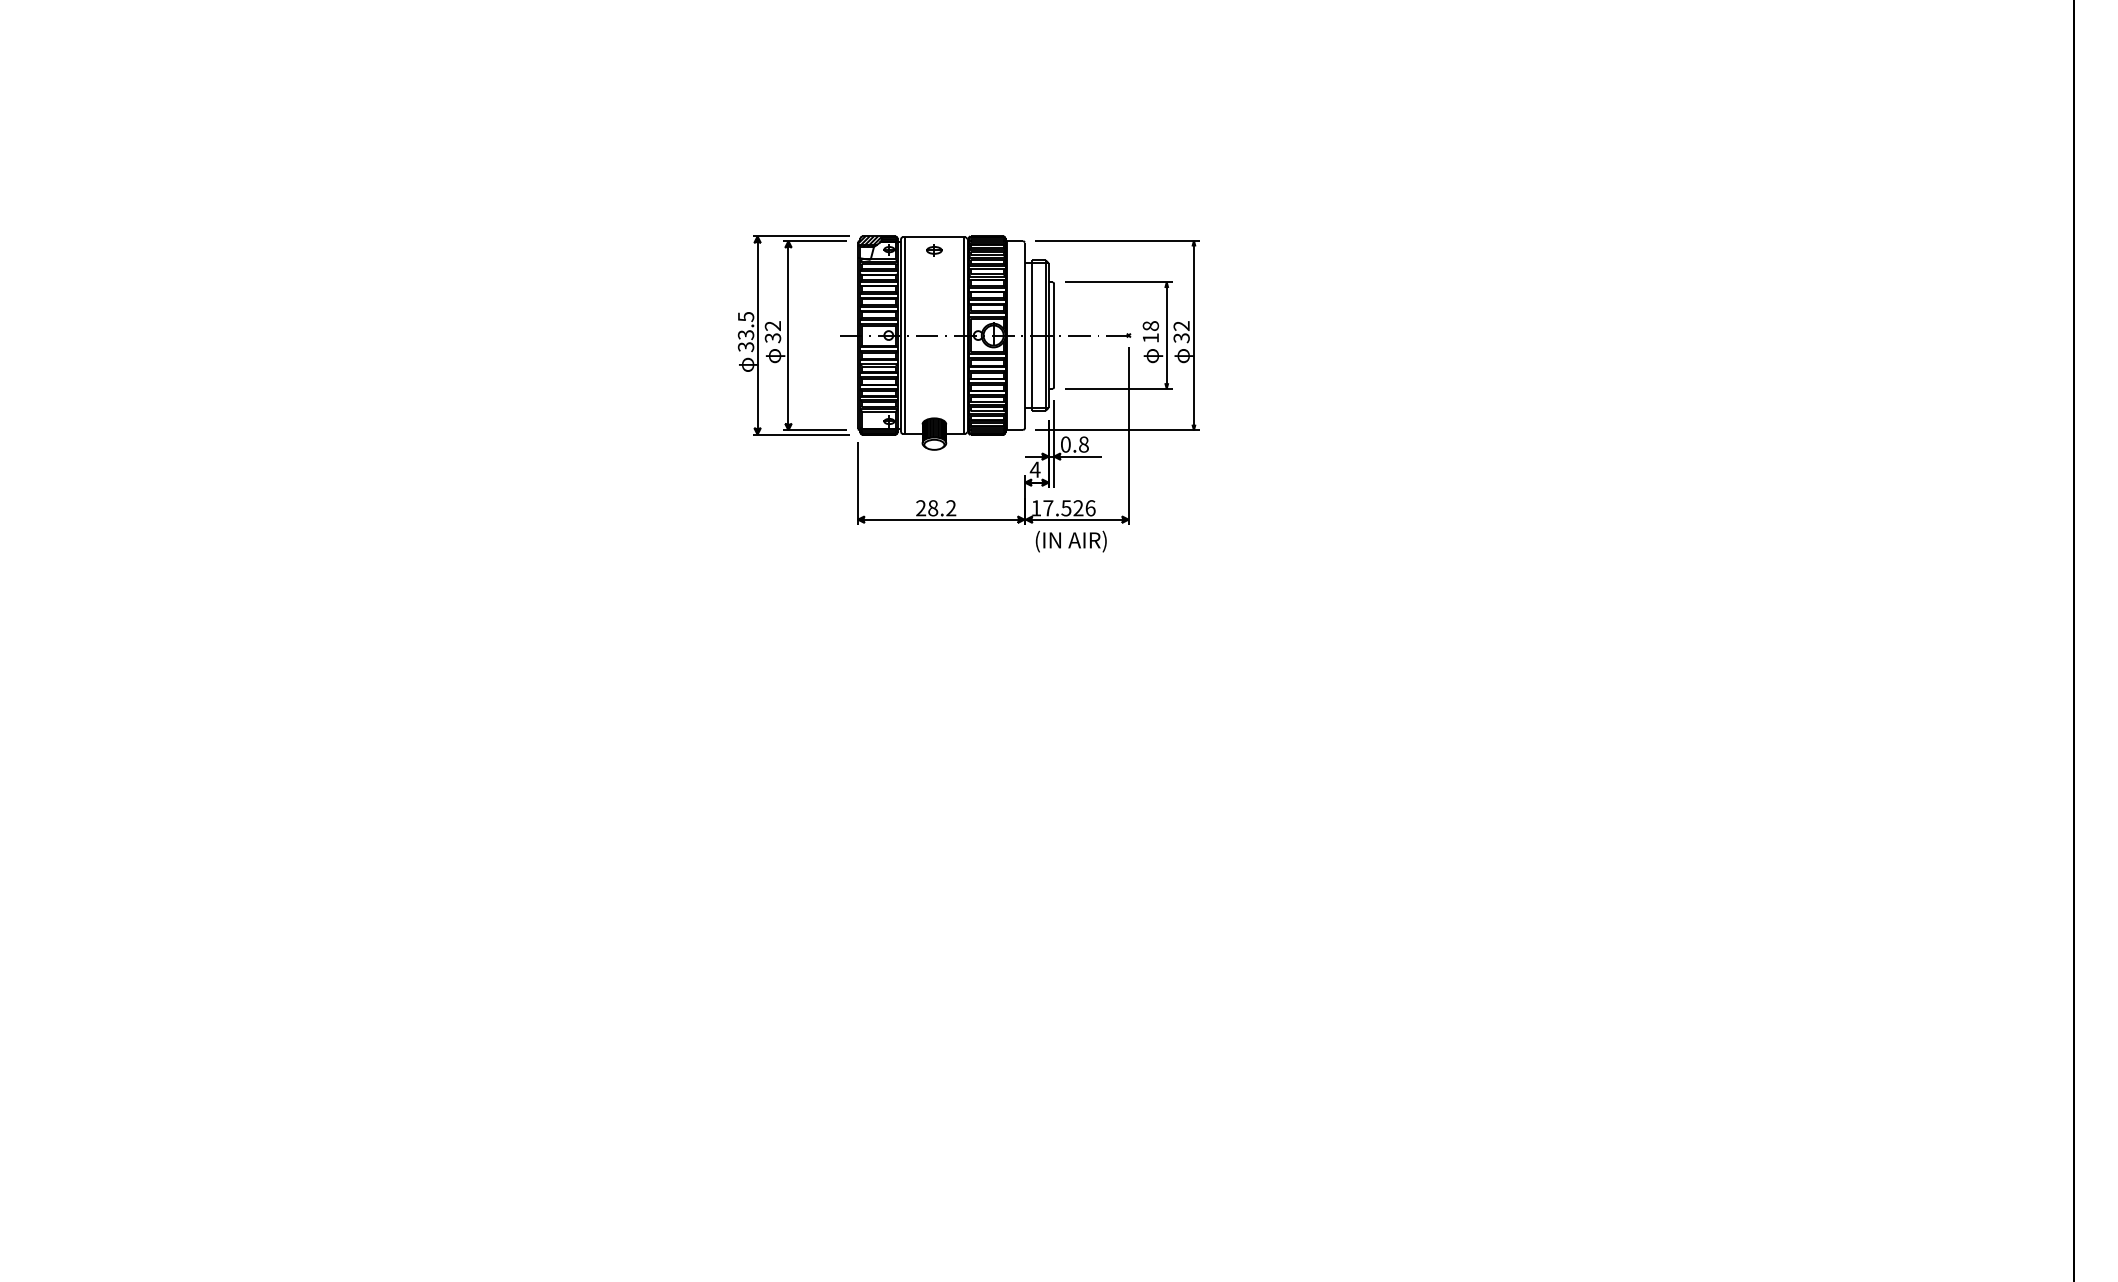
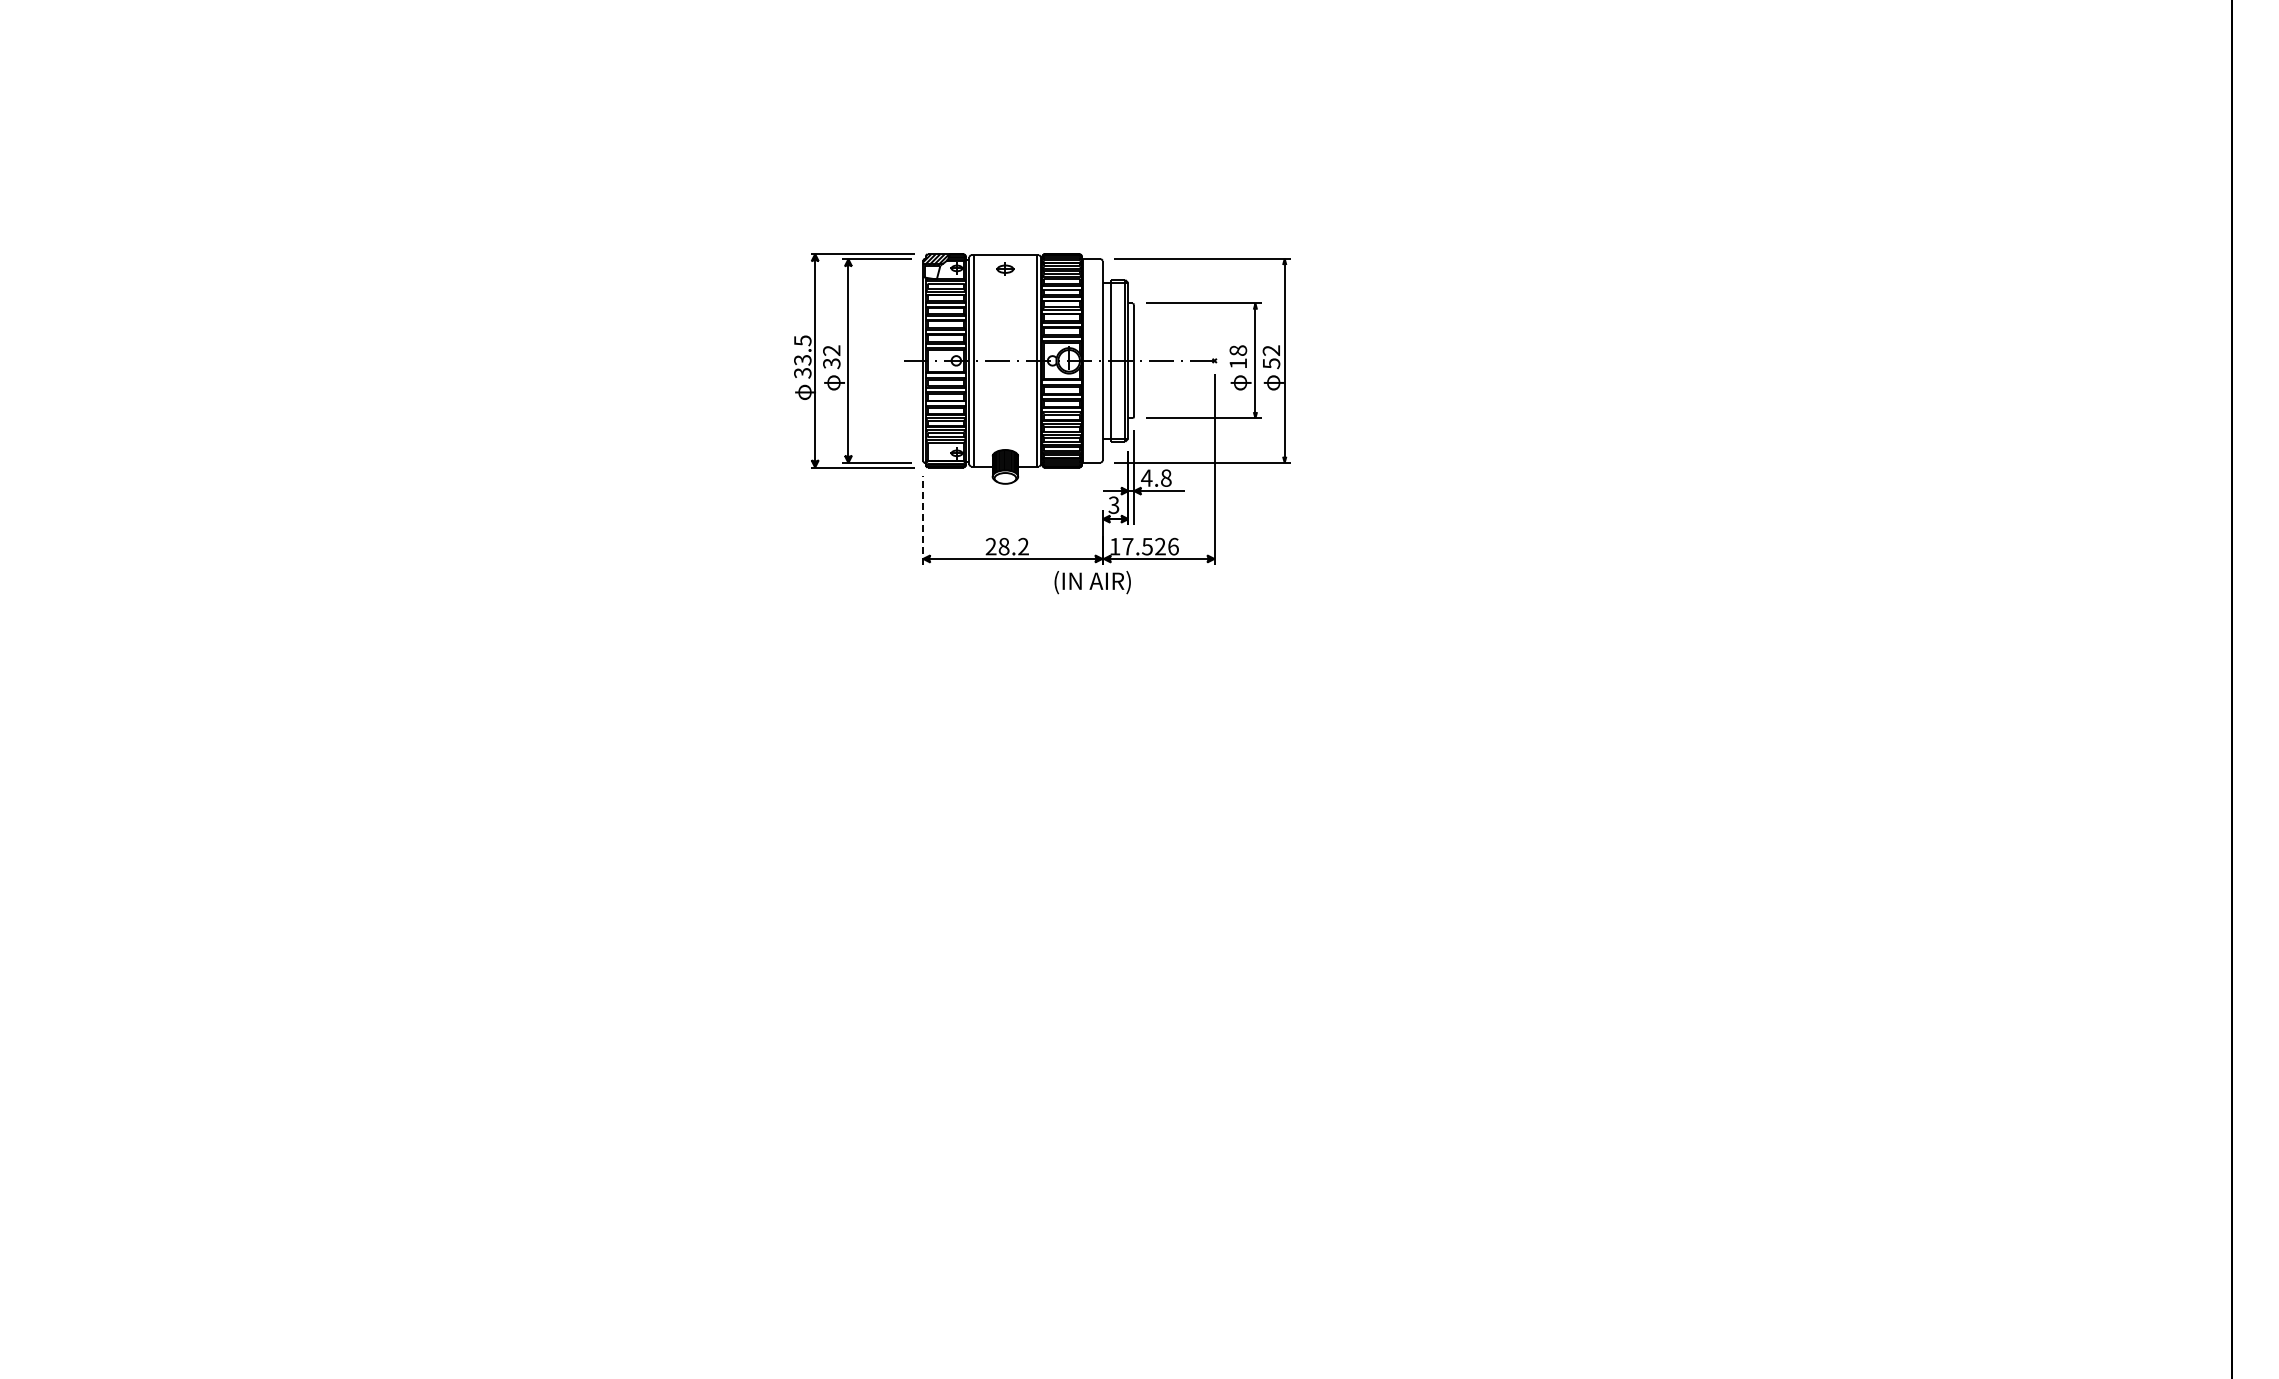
text: (1180, 338) -> (1270, 363), 32 -> 52
text: (1065, 443) -> (1146, 477), 0.8 -> 4.8
text: (1034, 469) -> (1113, 505), 4 -> 3
line: (858, 483) -> (923, 520), solid -> dashed
text: (1071, 541) -> (1092, 582), moved

